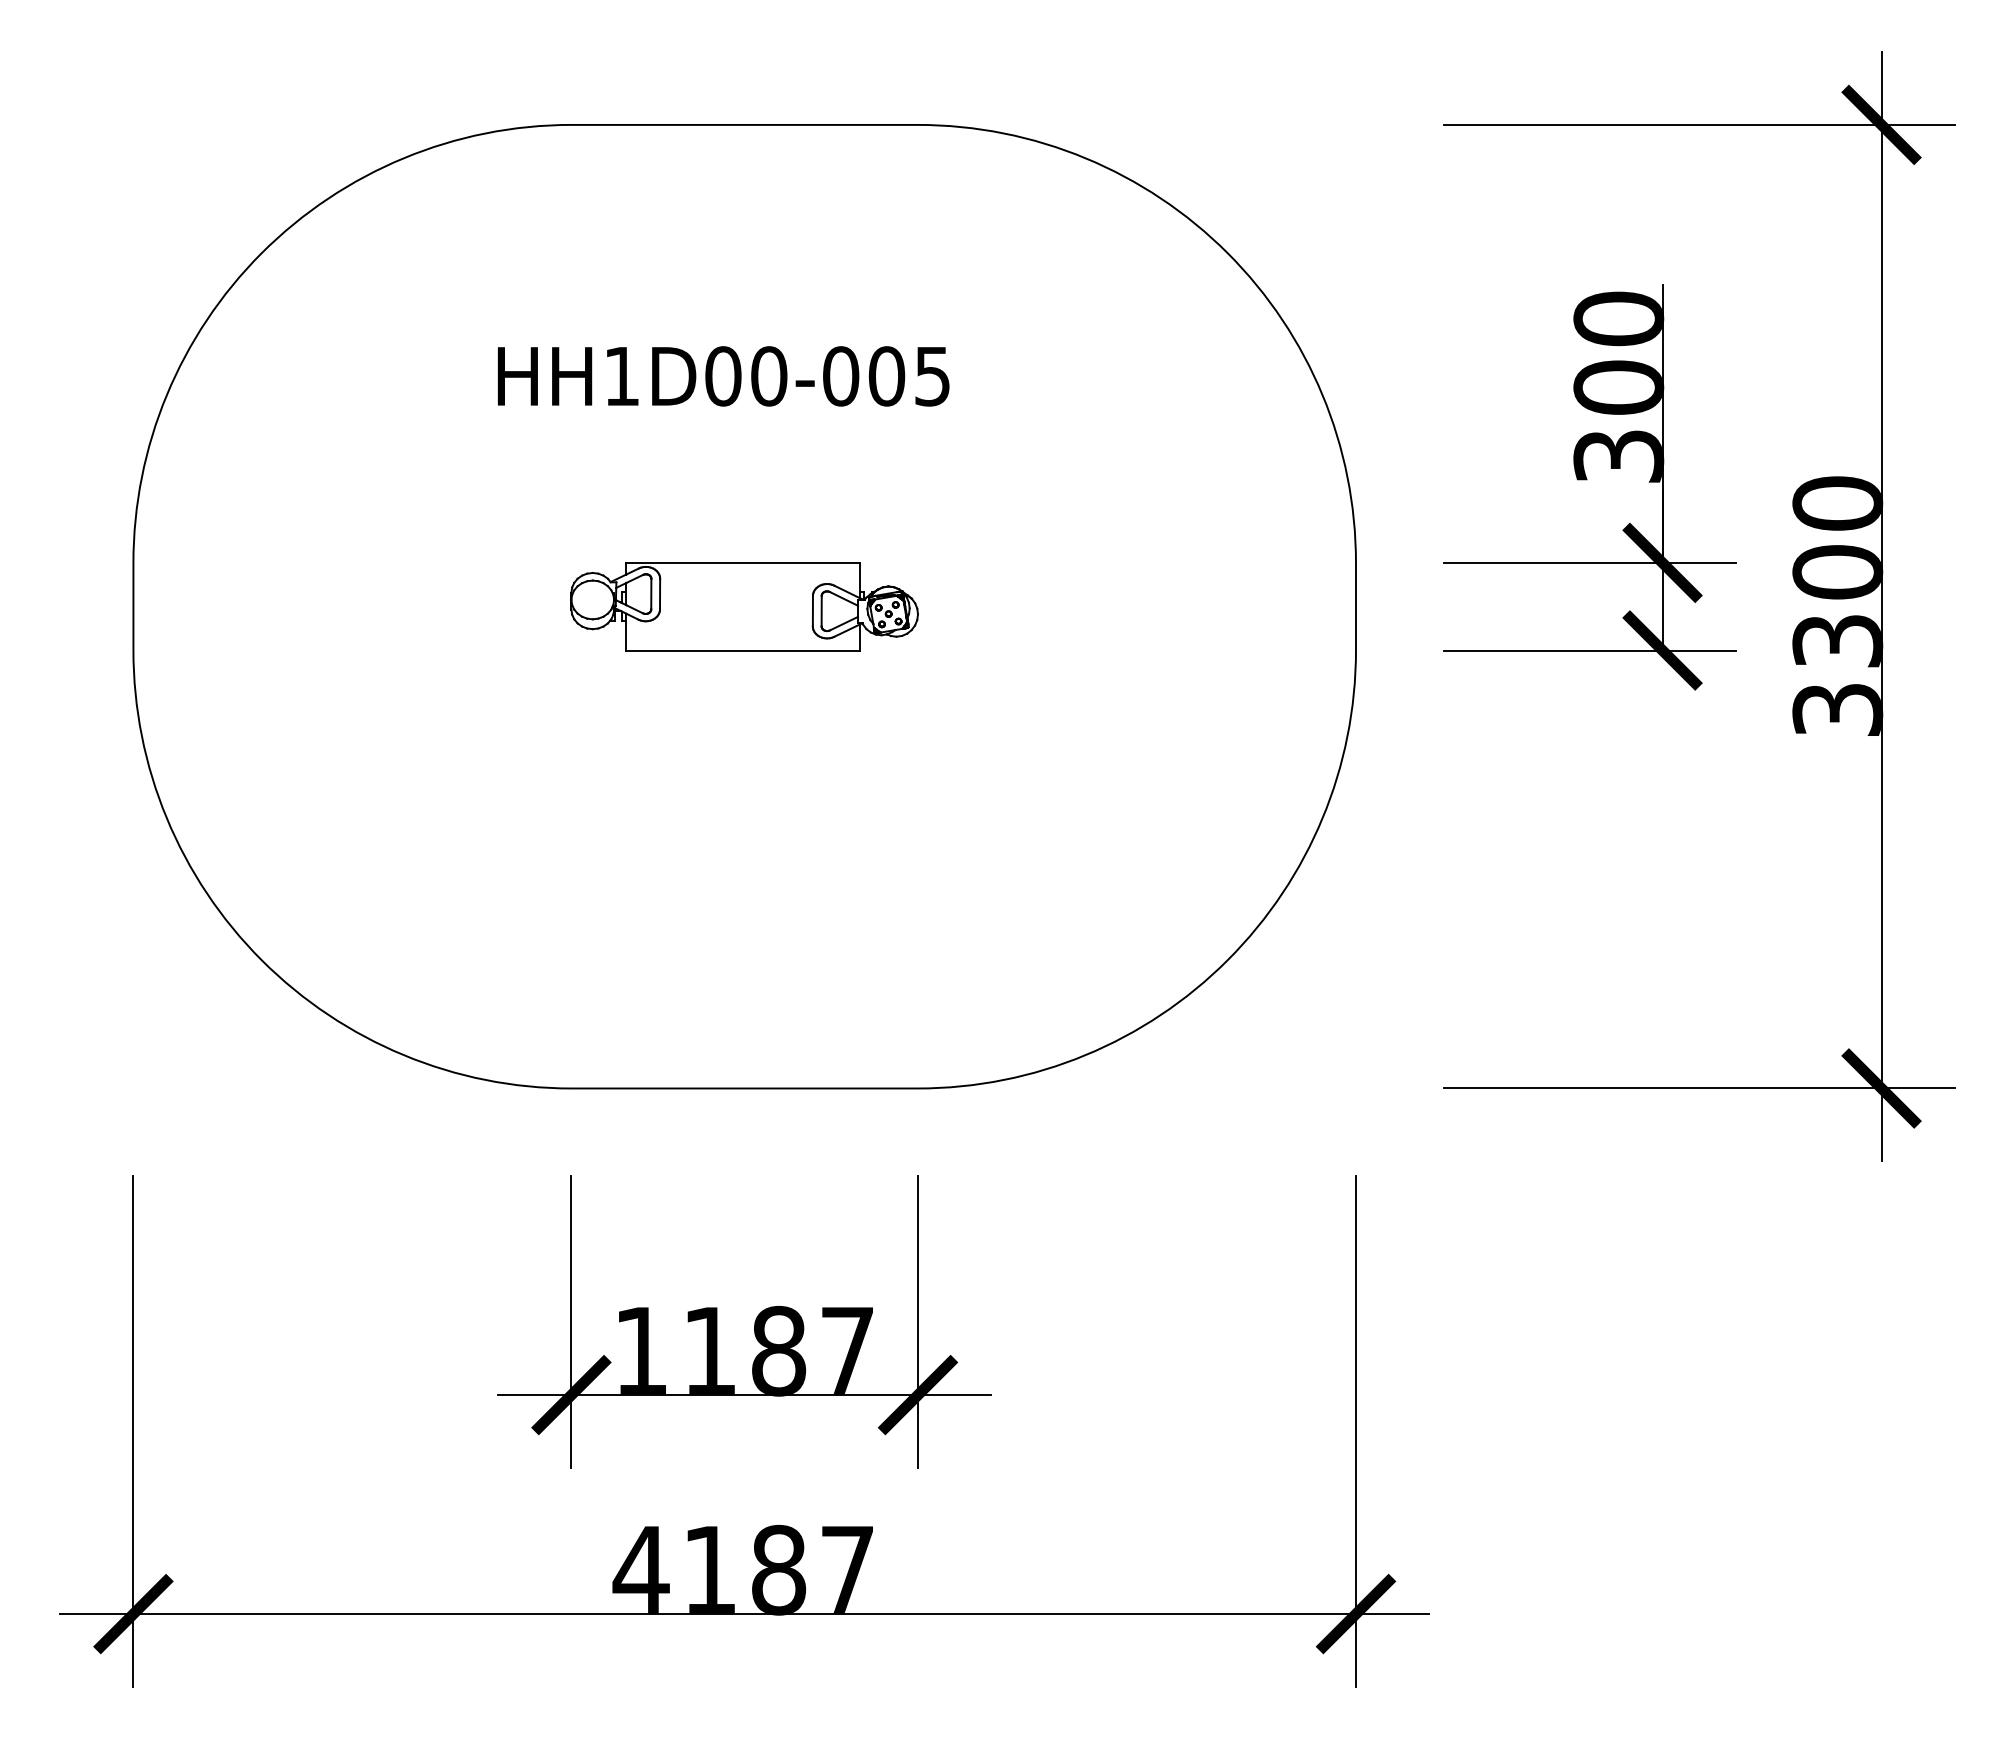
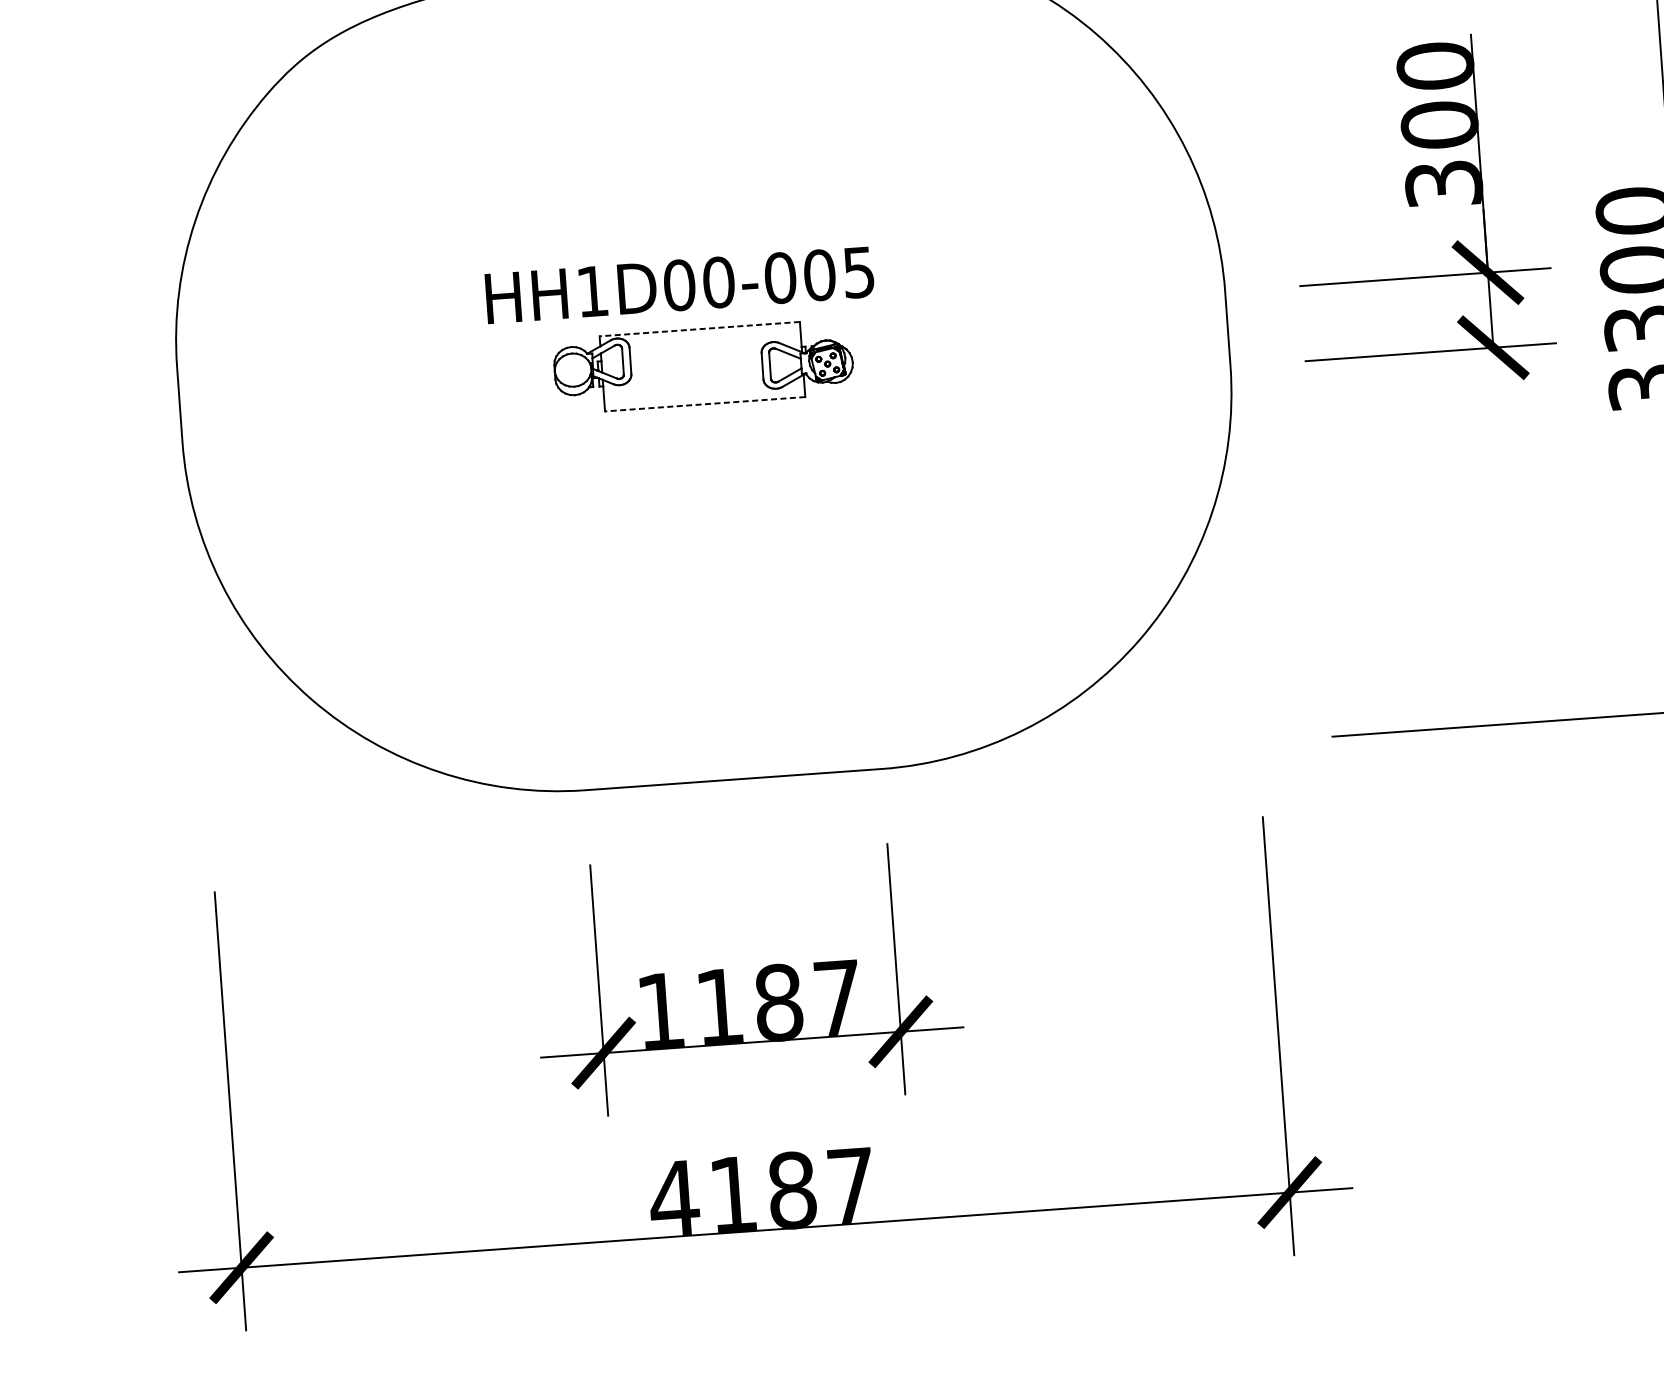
text: (723, 376) -> (679, 285), moved
line: (743, 562) -> (700, 328), solid -> dashed
line: (743, 650) -> (705, 404), solid -> dashed

